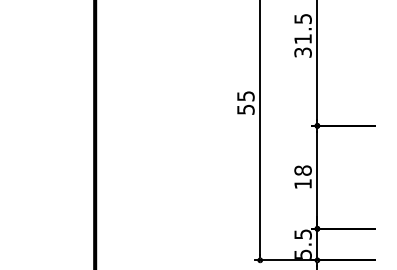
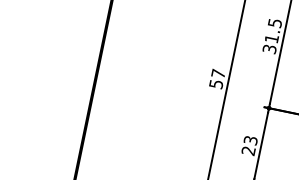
text: (245, 96) -> (218, 73), 55 -> 57
text: (302, 177) -> (249, 145), 18 -> 23

